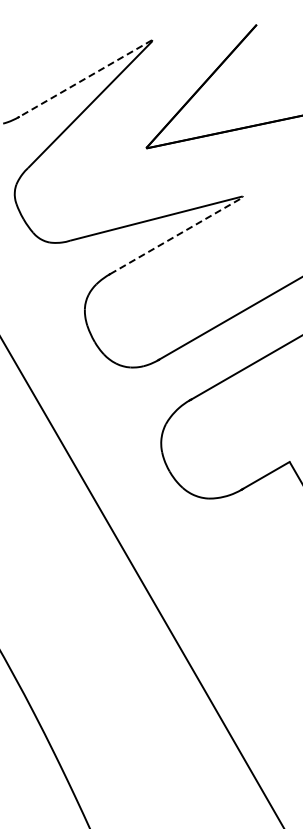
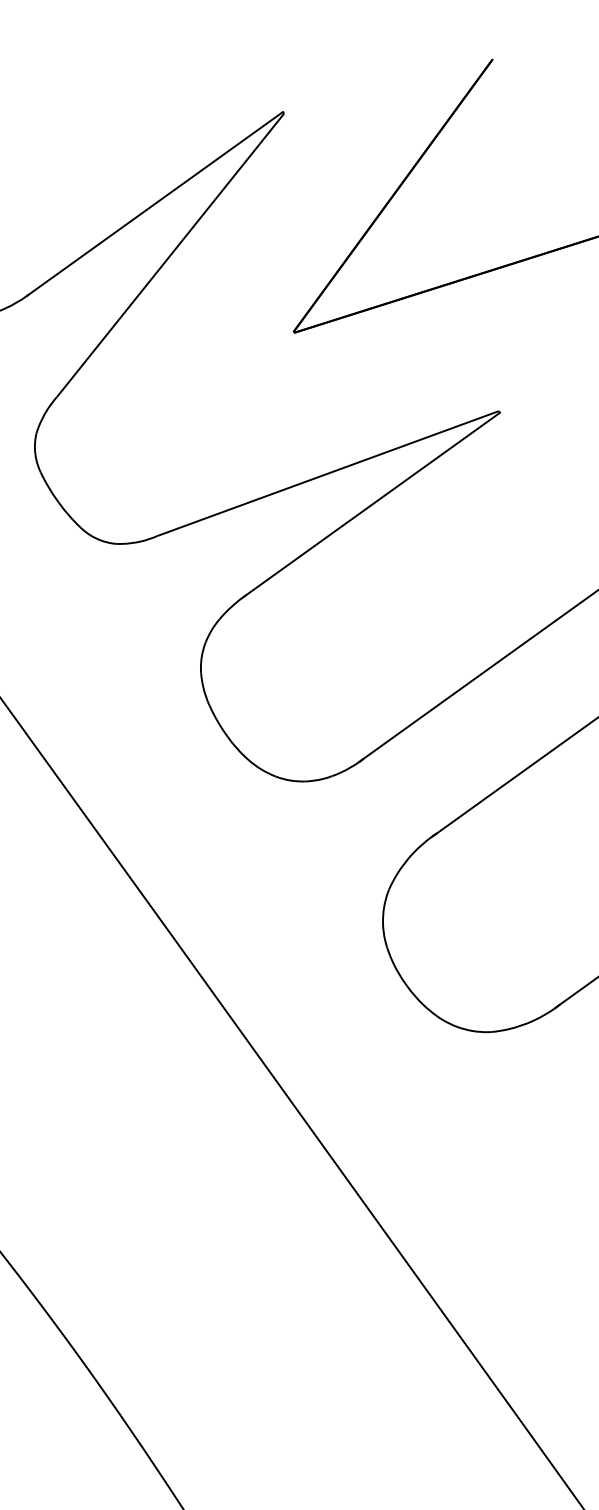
line: (85, 78) -> (155, 203), dashed -> solid
line: (176, 235) -> (372, 503), dashed -> solid

